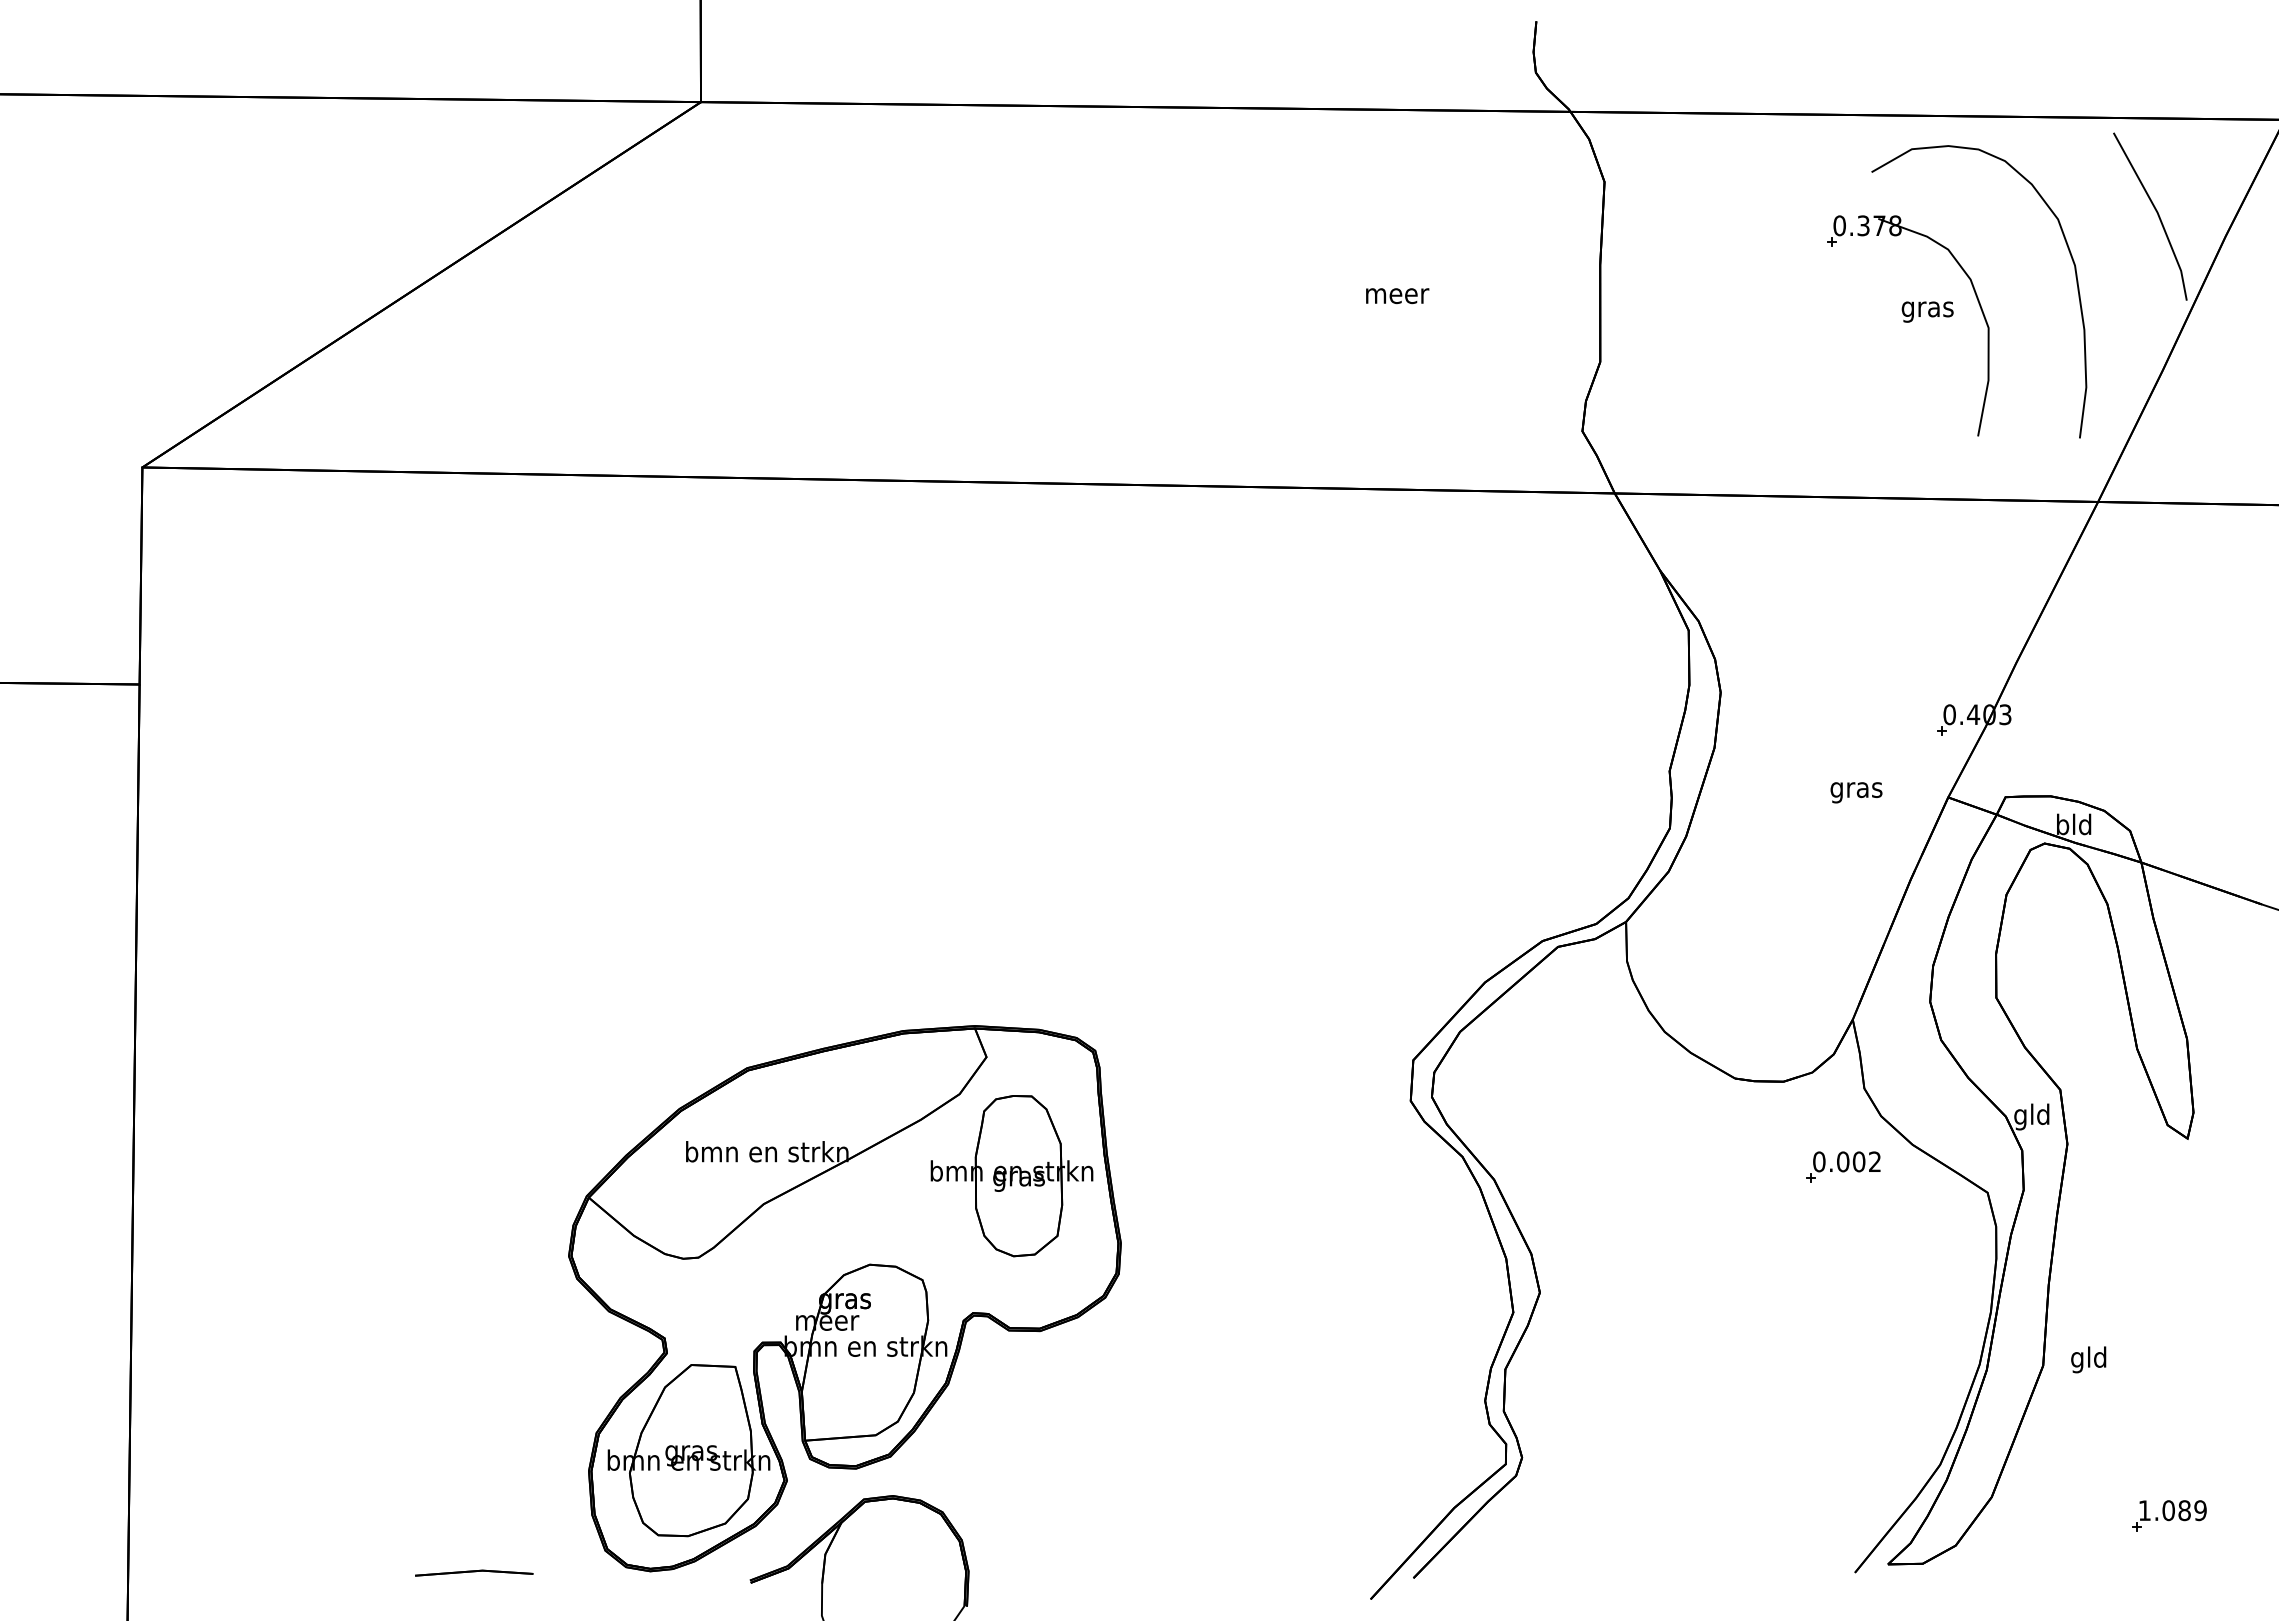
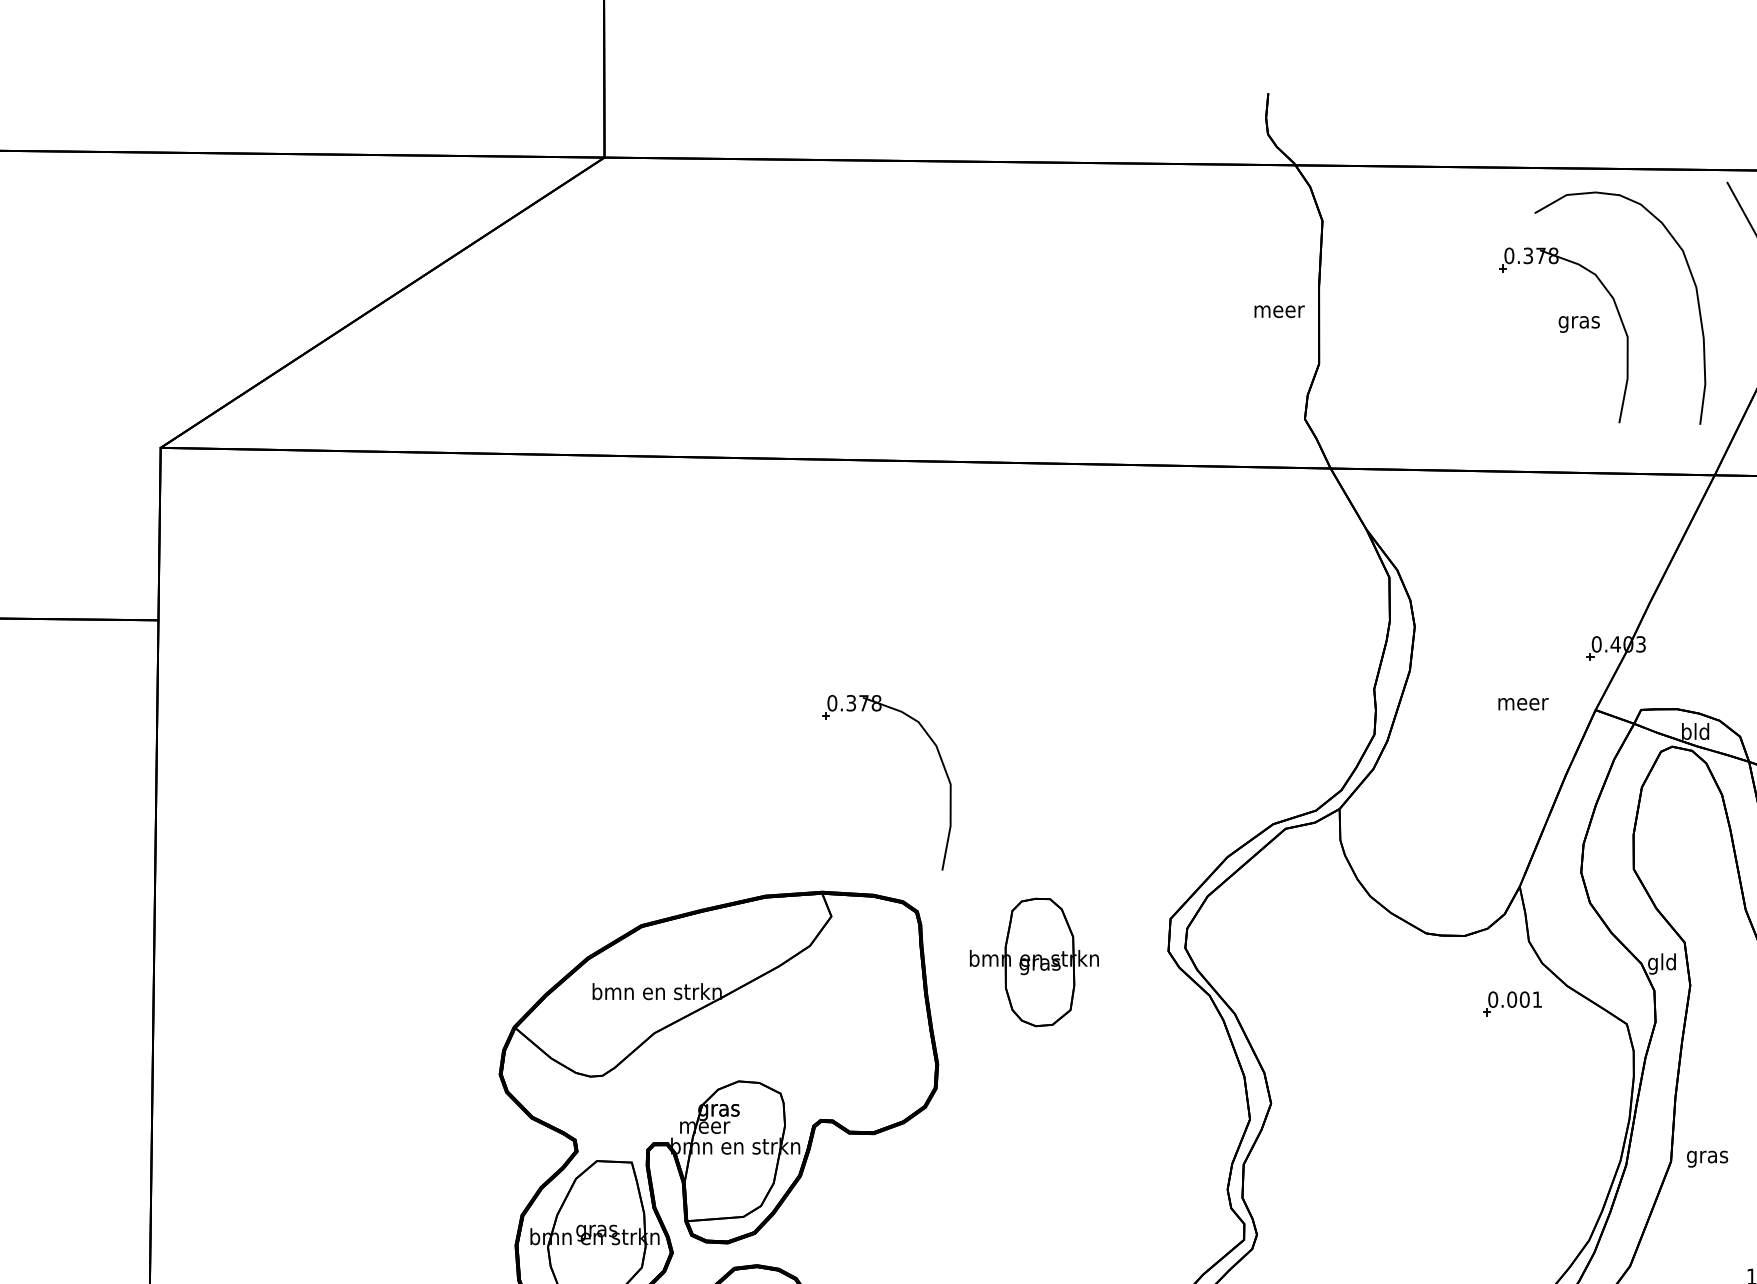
text: (1397, 296) -> (1279, 312), moved
text: (1857, 792) -> (1523, 706), gras -> meer
part: (1125, 864) -> (941, 763), added
text: (1874, 1161) -> (1537, 999), 0.002 -> 0.001
part: (1011, 1176) -> (1034, 962), moved
text: (2089, 1359) -> (1707, 1156), gld -> gras

